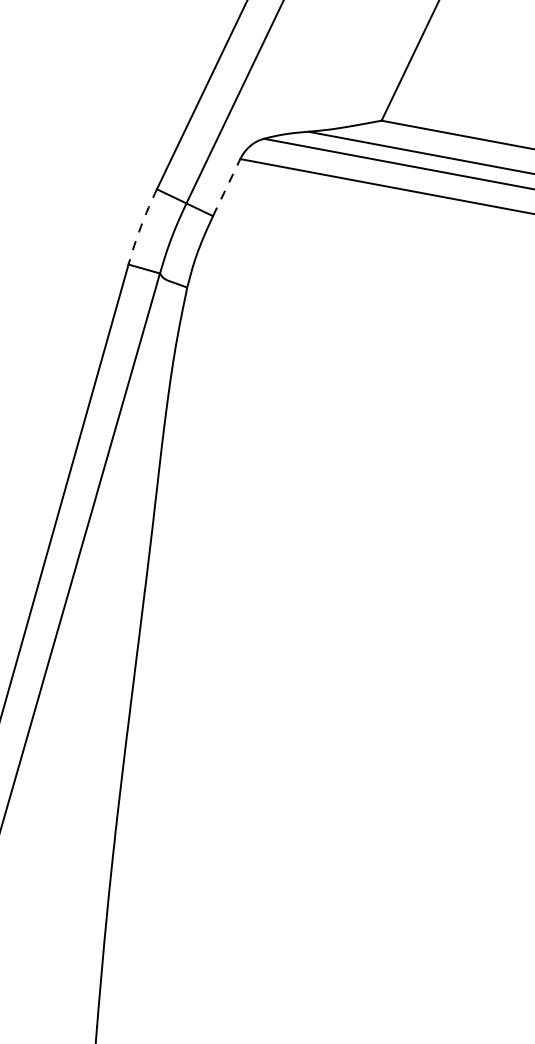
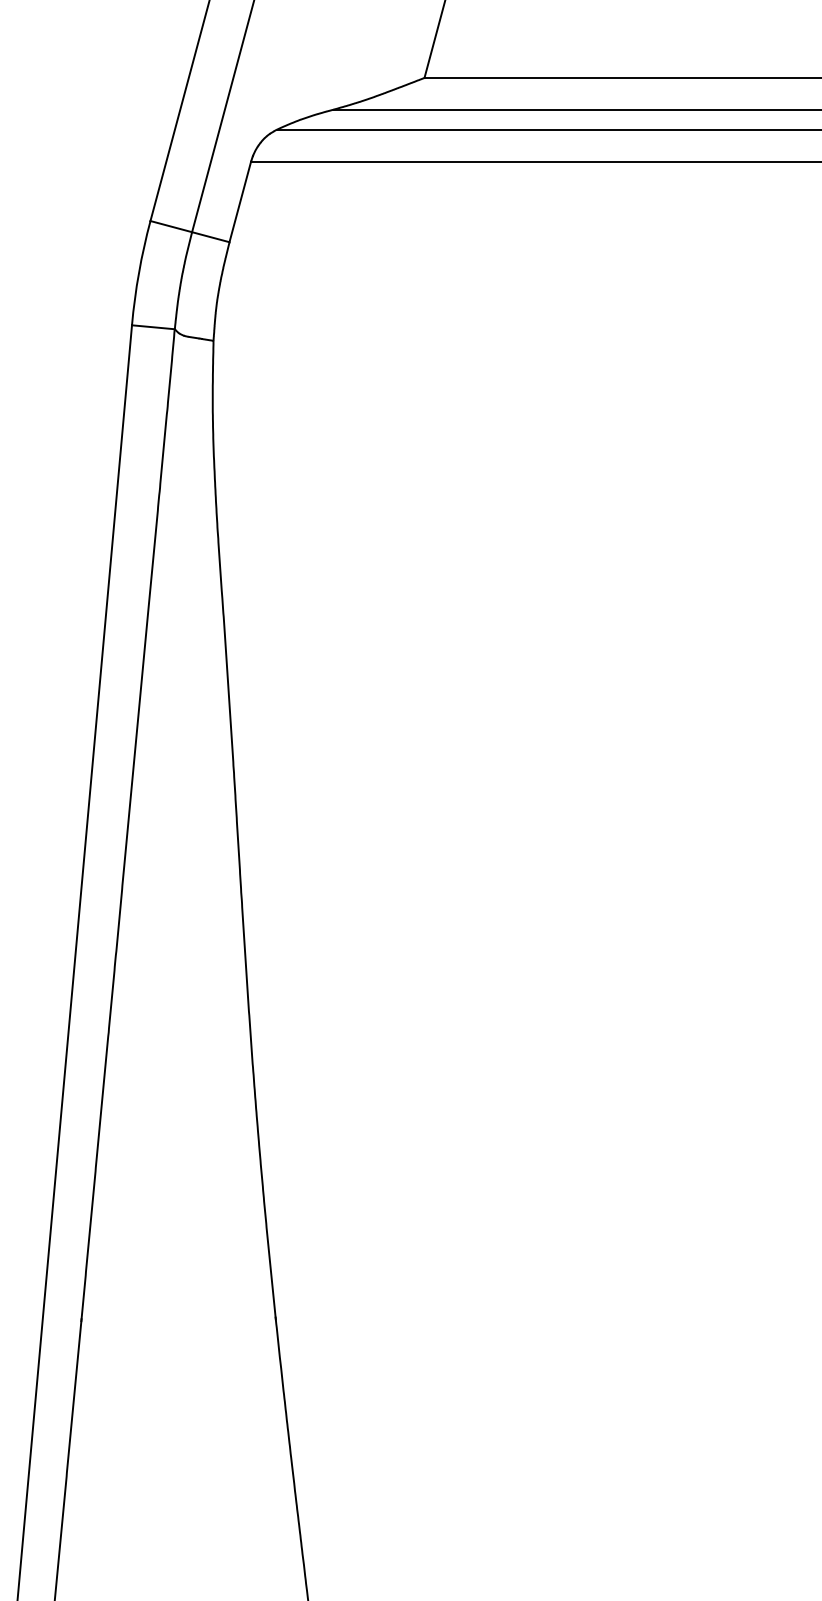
line: (226, 188) -> (240, 202), dashed -> solid
arc: (141, 226) -> (139, 272), dashed -> solid

